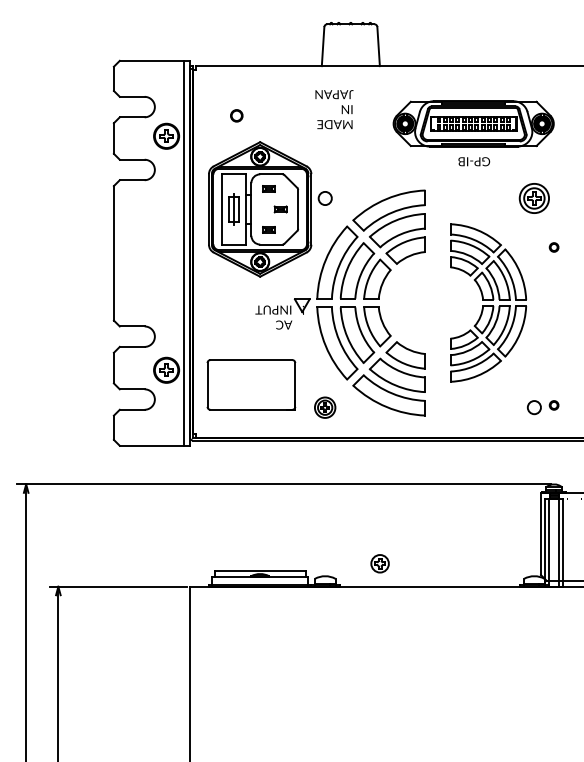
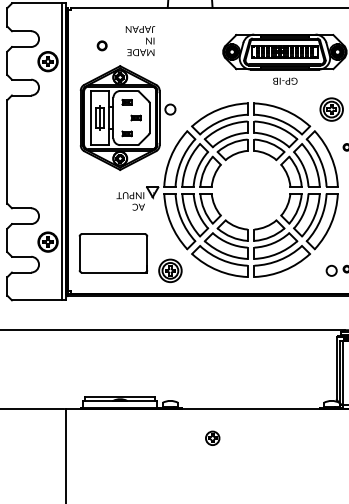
text: (334, 109) -> (140, 40), moved
part: (488, 302) -> (296, 189), size x1.43
part: (324, 407) -> (169, 270), size x1.43
part: (379, 563) -> (212, 438), moved

